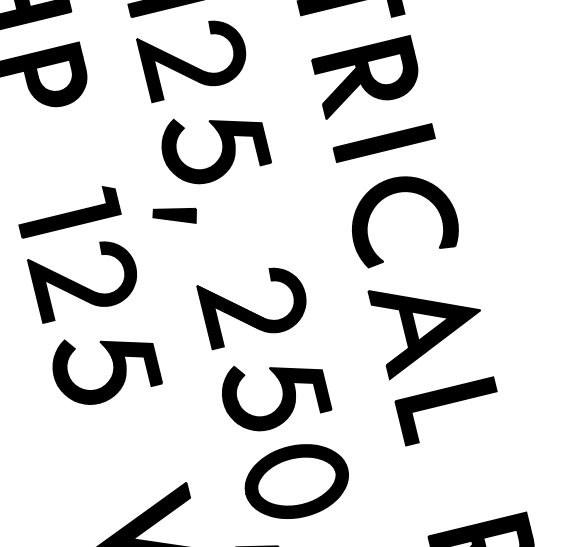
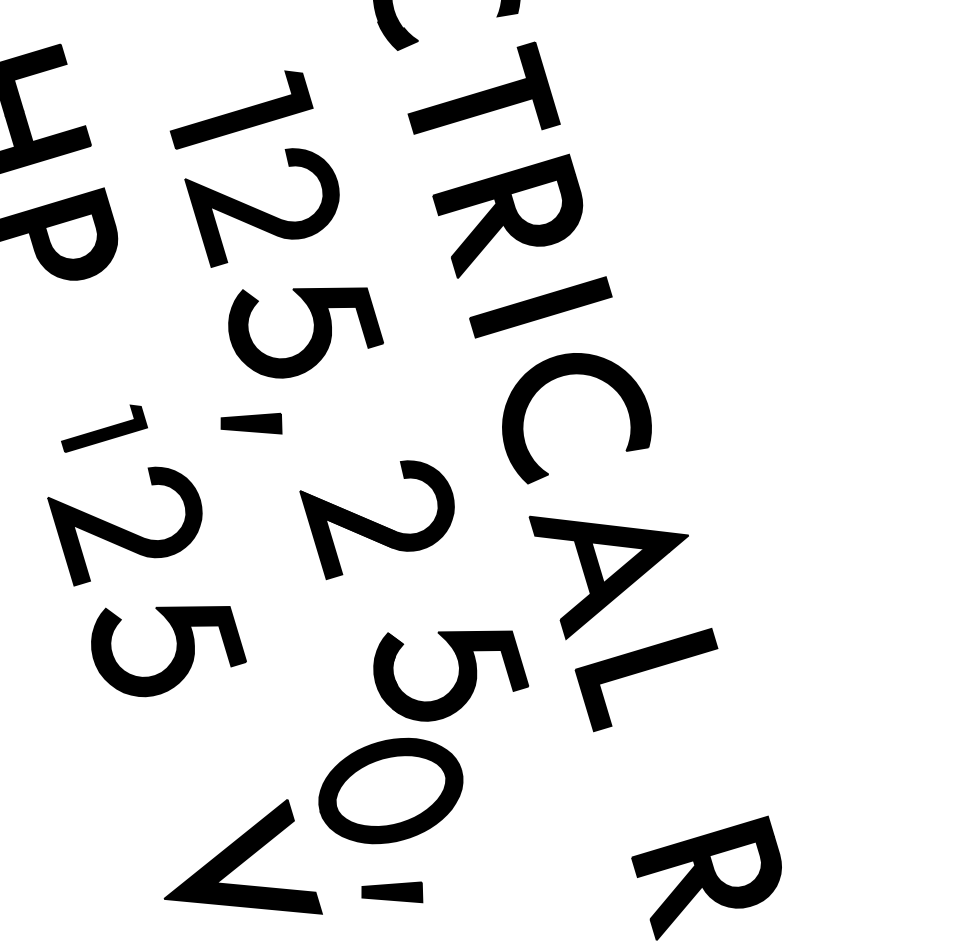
part: (70, 212) -> (104, 428), size x0.6
part: (250, 309) -> (376, 520), moved
part: (281, 400) -> (457, 677), moved
part: (296, 481) -> (390, 790), moved

